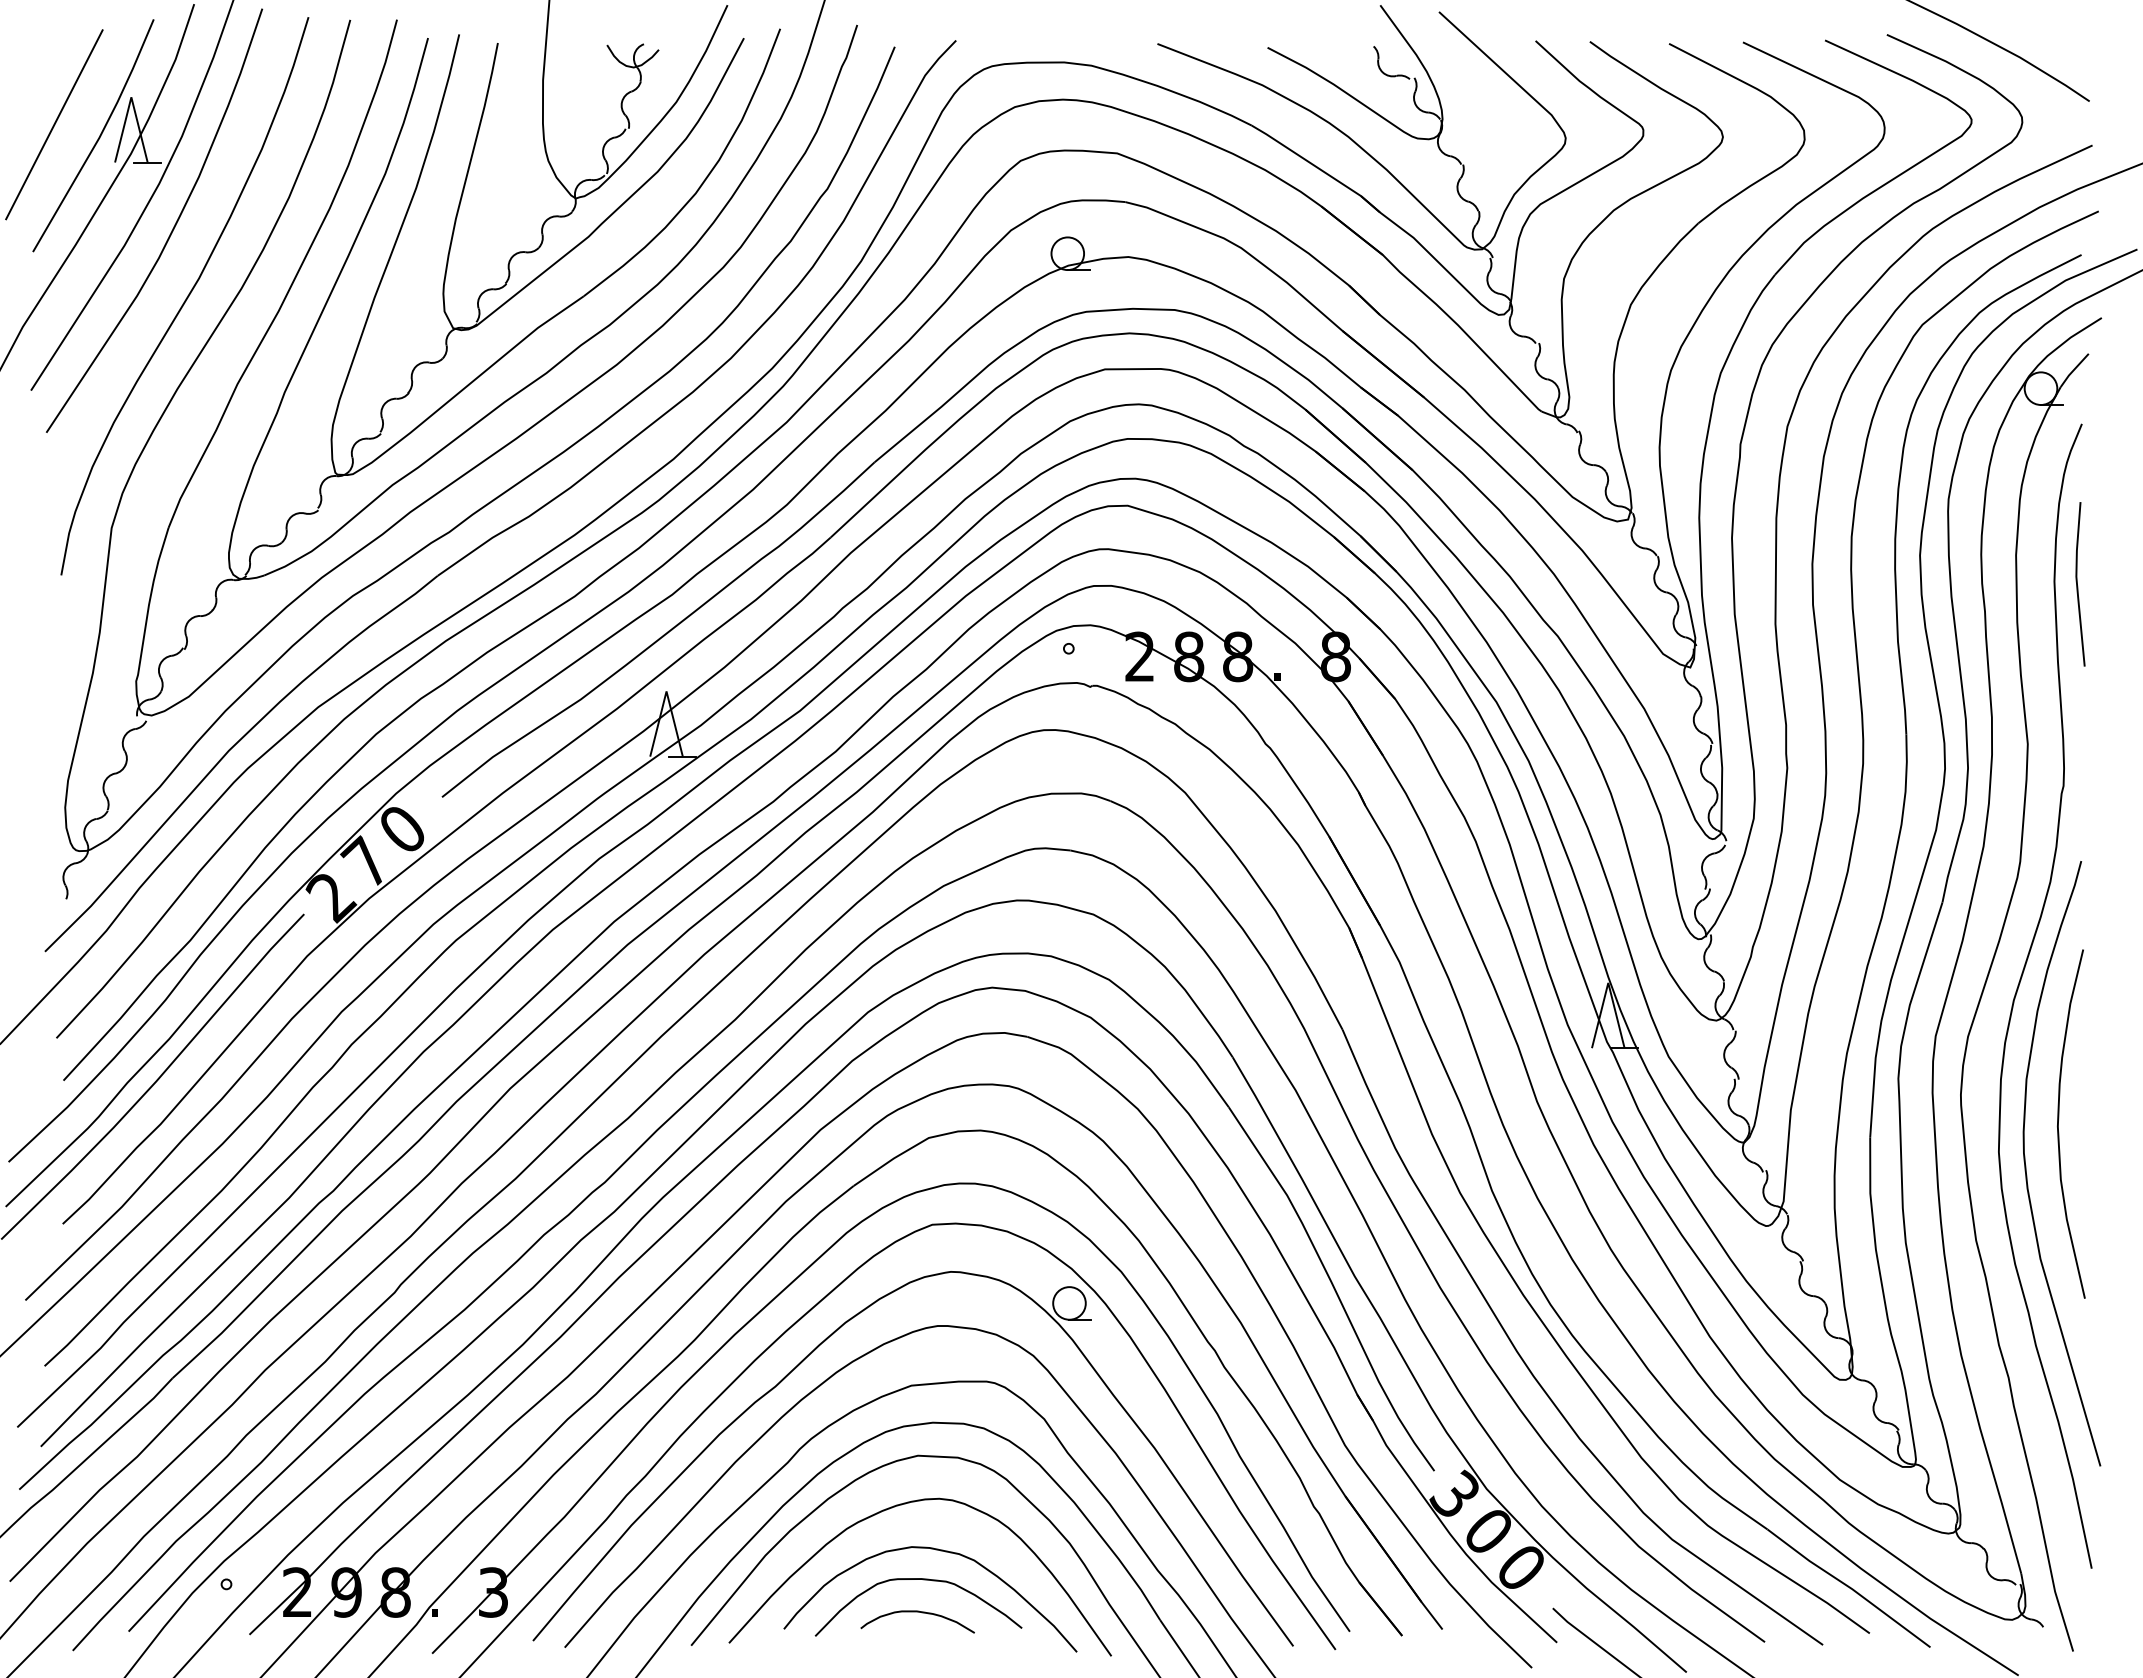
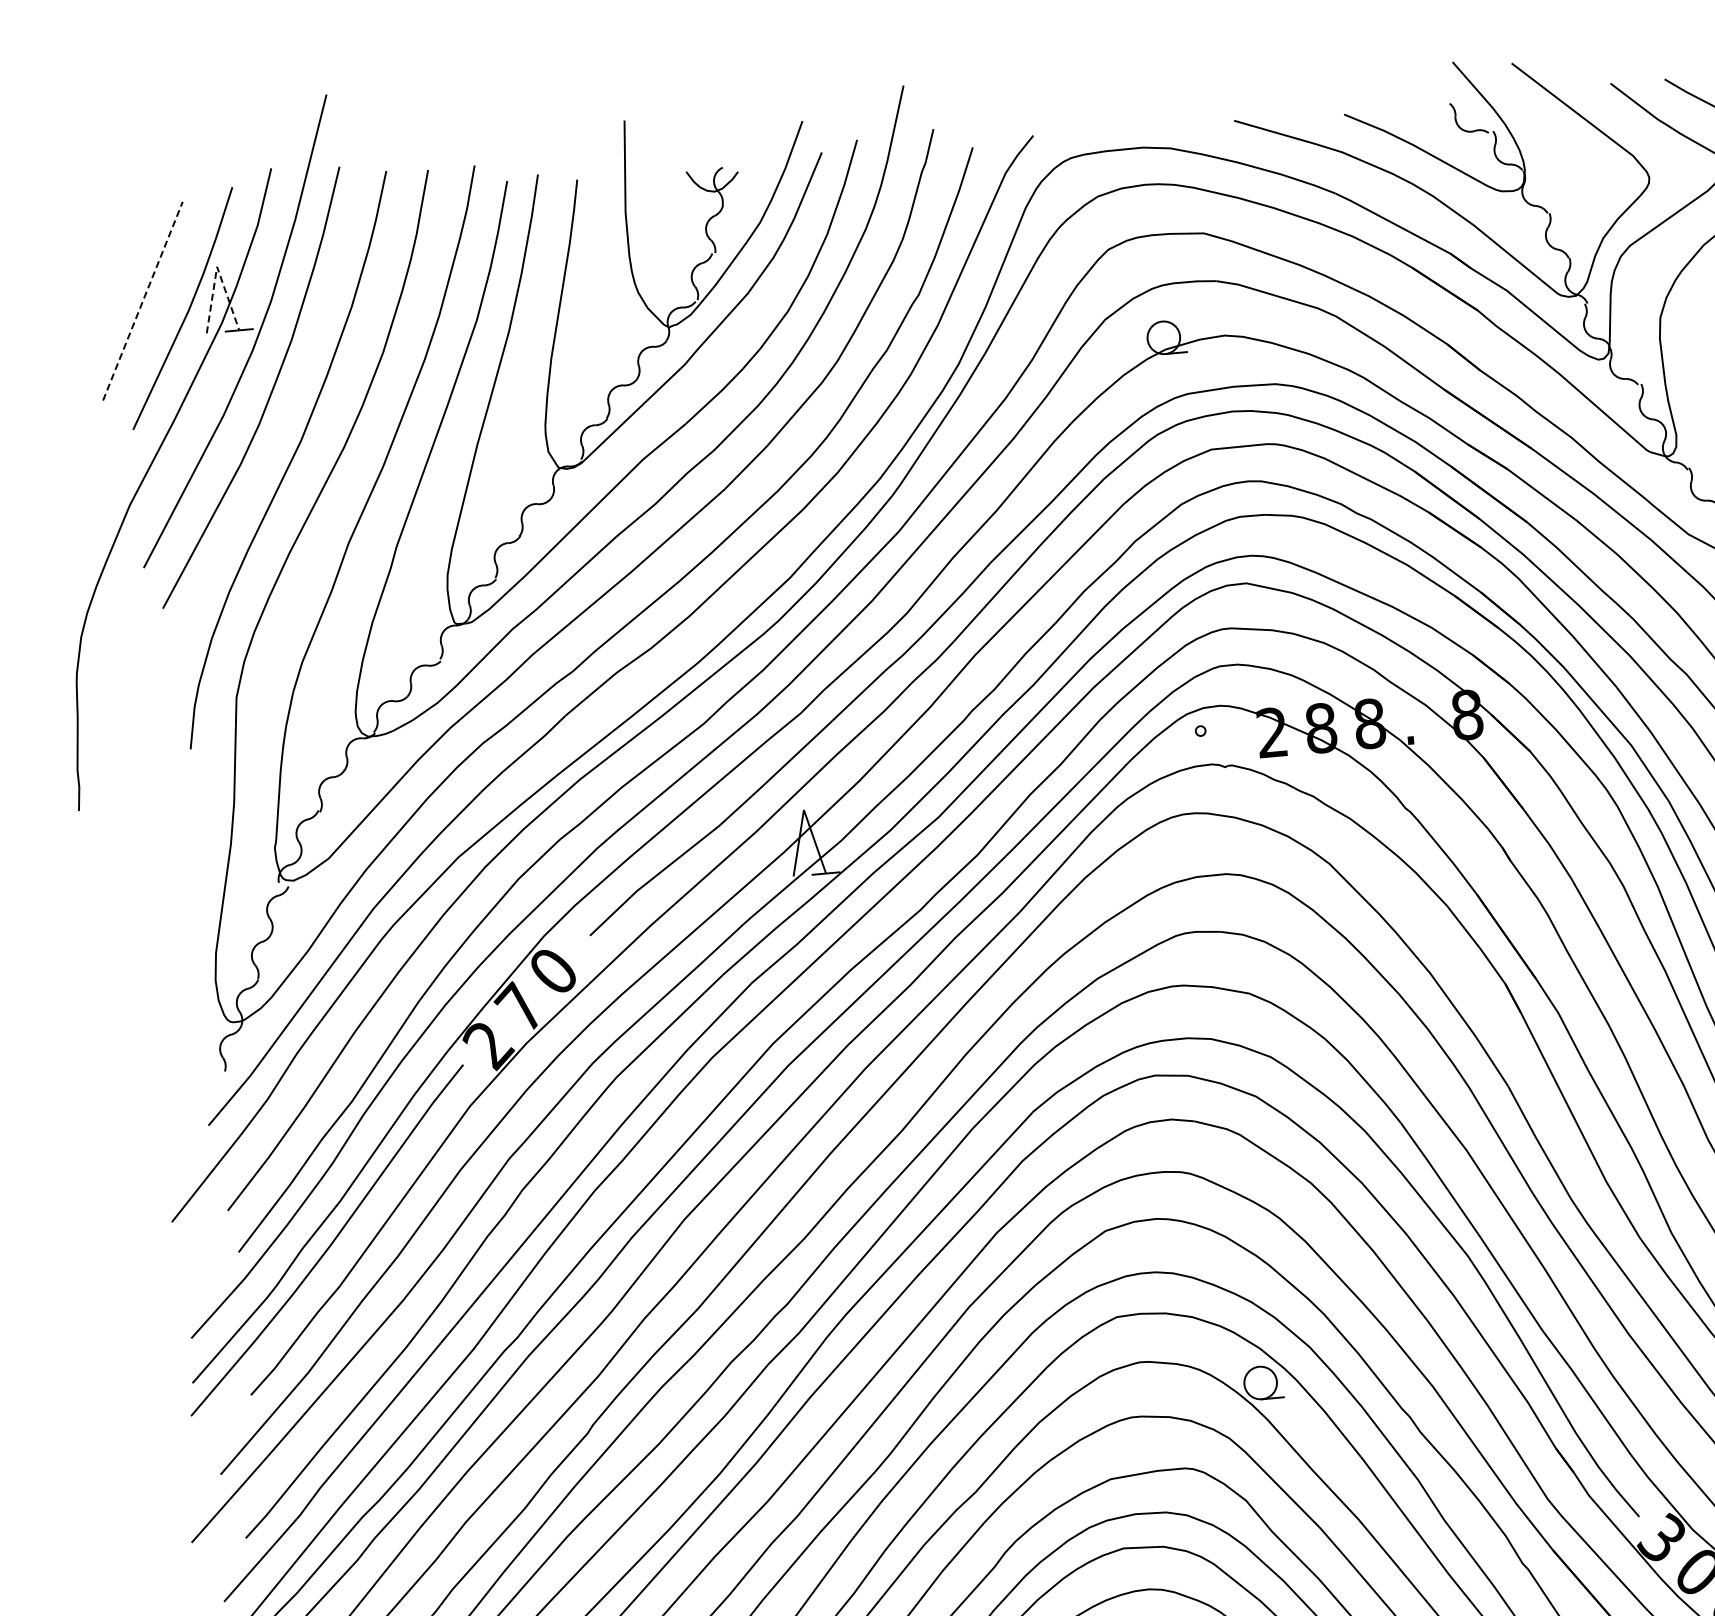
line: (131, 97) -> (217, 267), solid -> dashed
line: (54, 124) -> (143, 300), solid -> dashed

